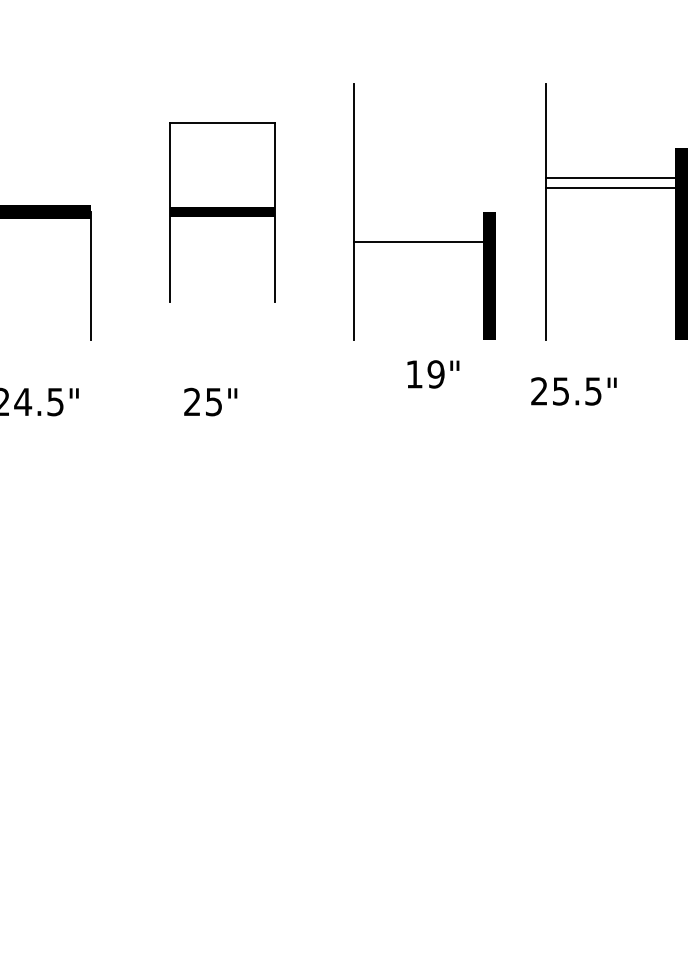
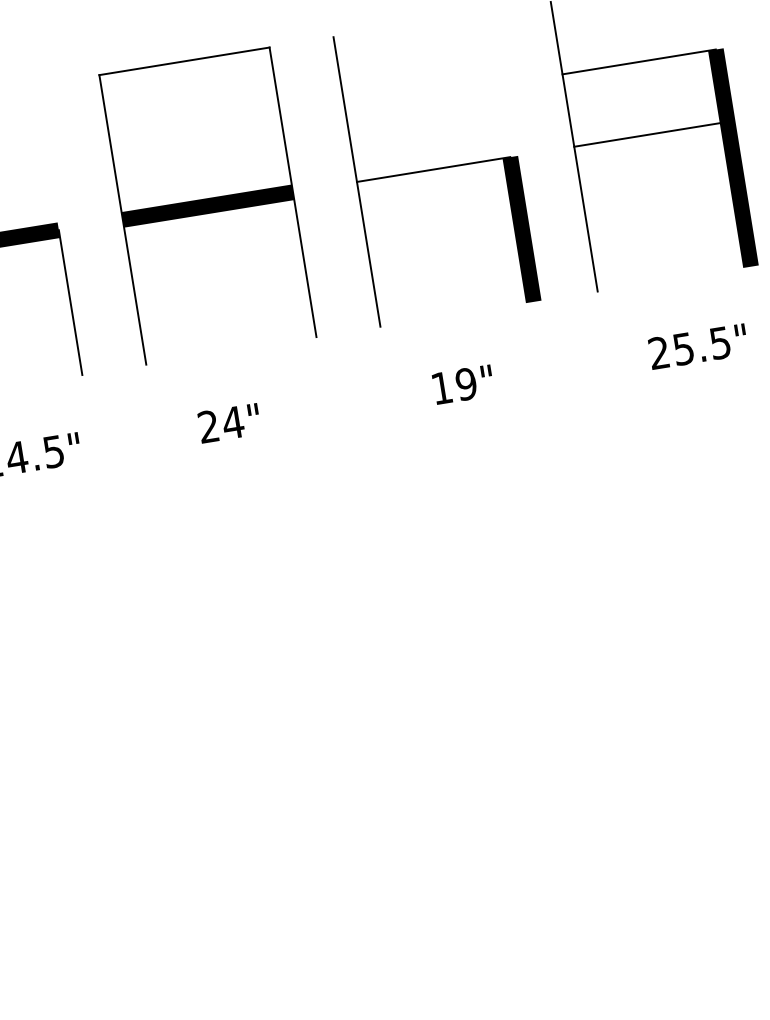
line: (613, 178) -> (638, 62), moved
line: (613, 188) -> (650, 134), moved
part: (222, 211) -> (207, 205), size x1.43
line: (421, 242) -> (433, 170), moved
text: (433, 374) -> (463, 384), moved
text: (573, 391) -> (697, 346), moved
text: (213, 402) -> (232, 423), 25" -> 24"

